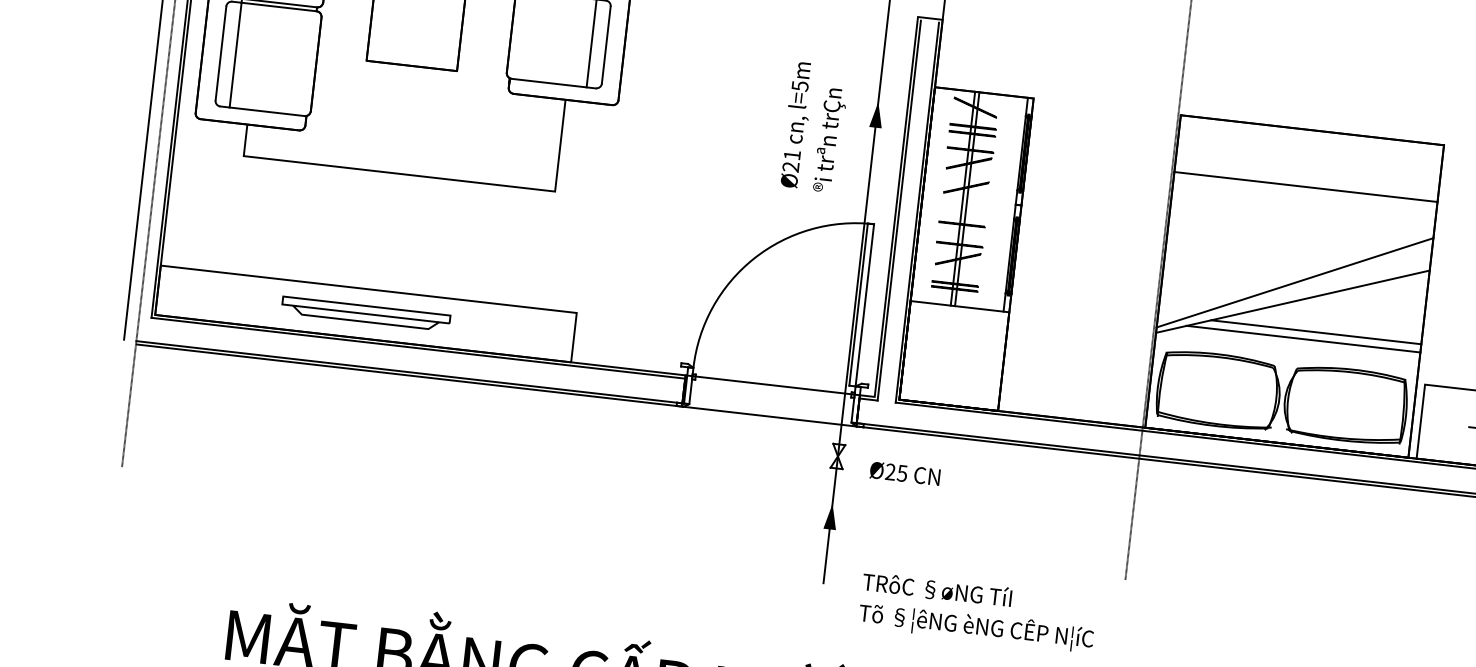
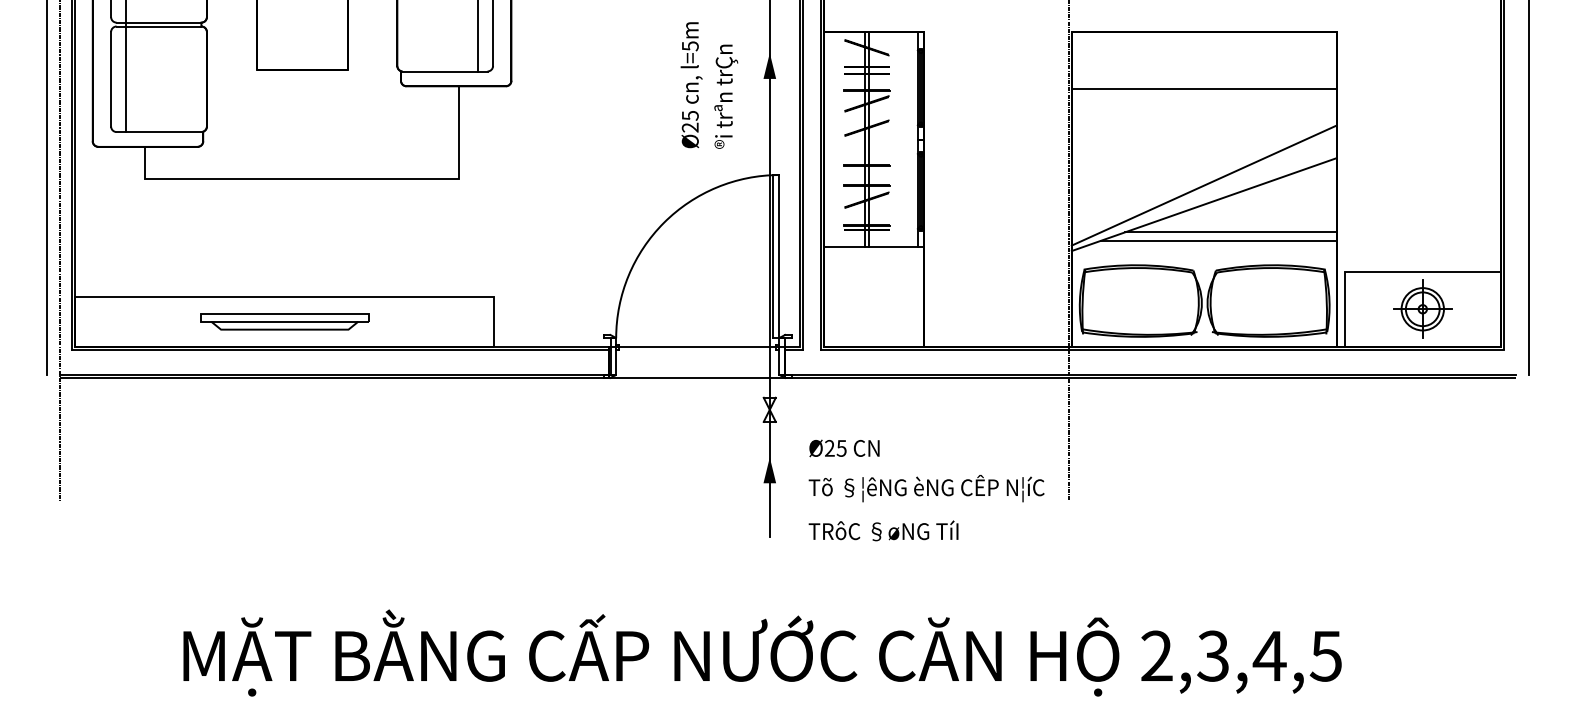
text: (792, 155) -> (690, 115), Ø21 -> Ø25
text: (905, 473) -> (844, 448), moved
text: (976, 626) -> (926, 488), moved

